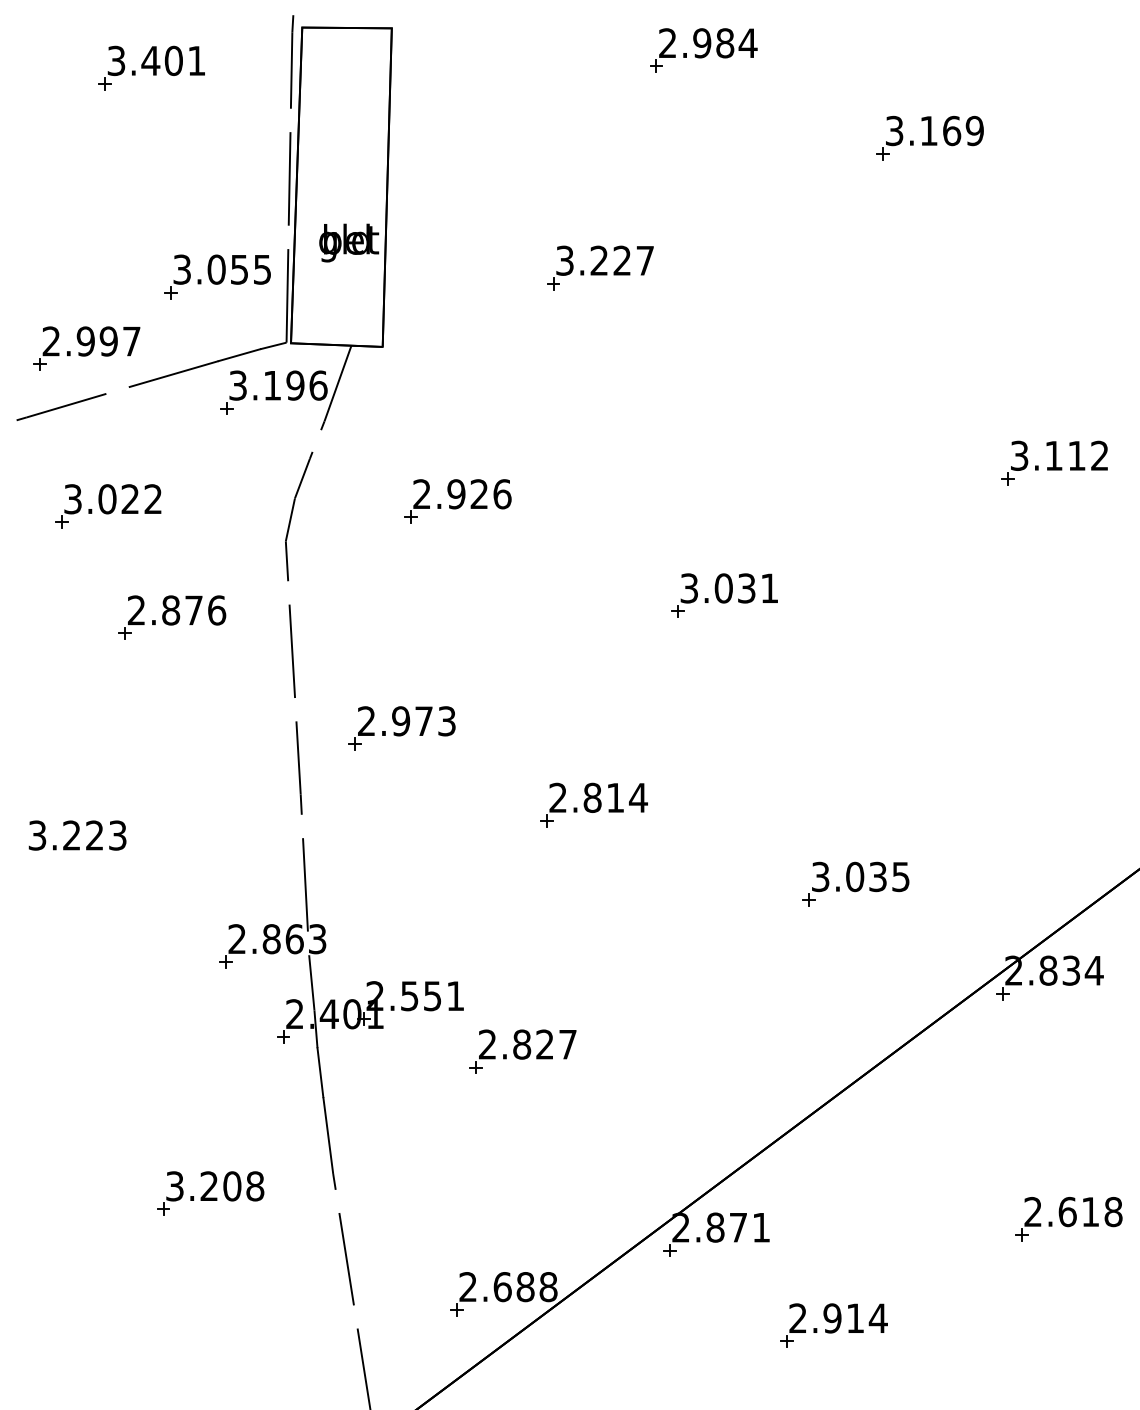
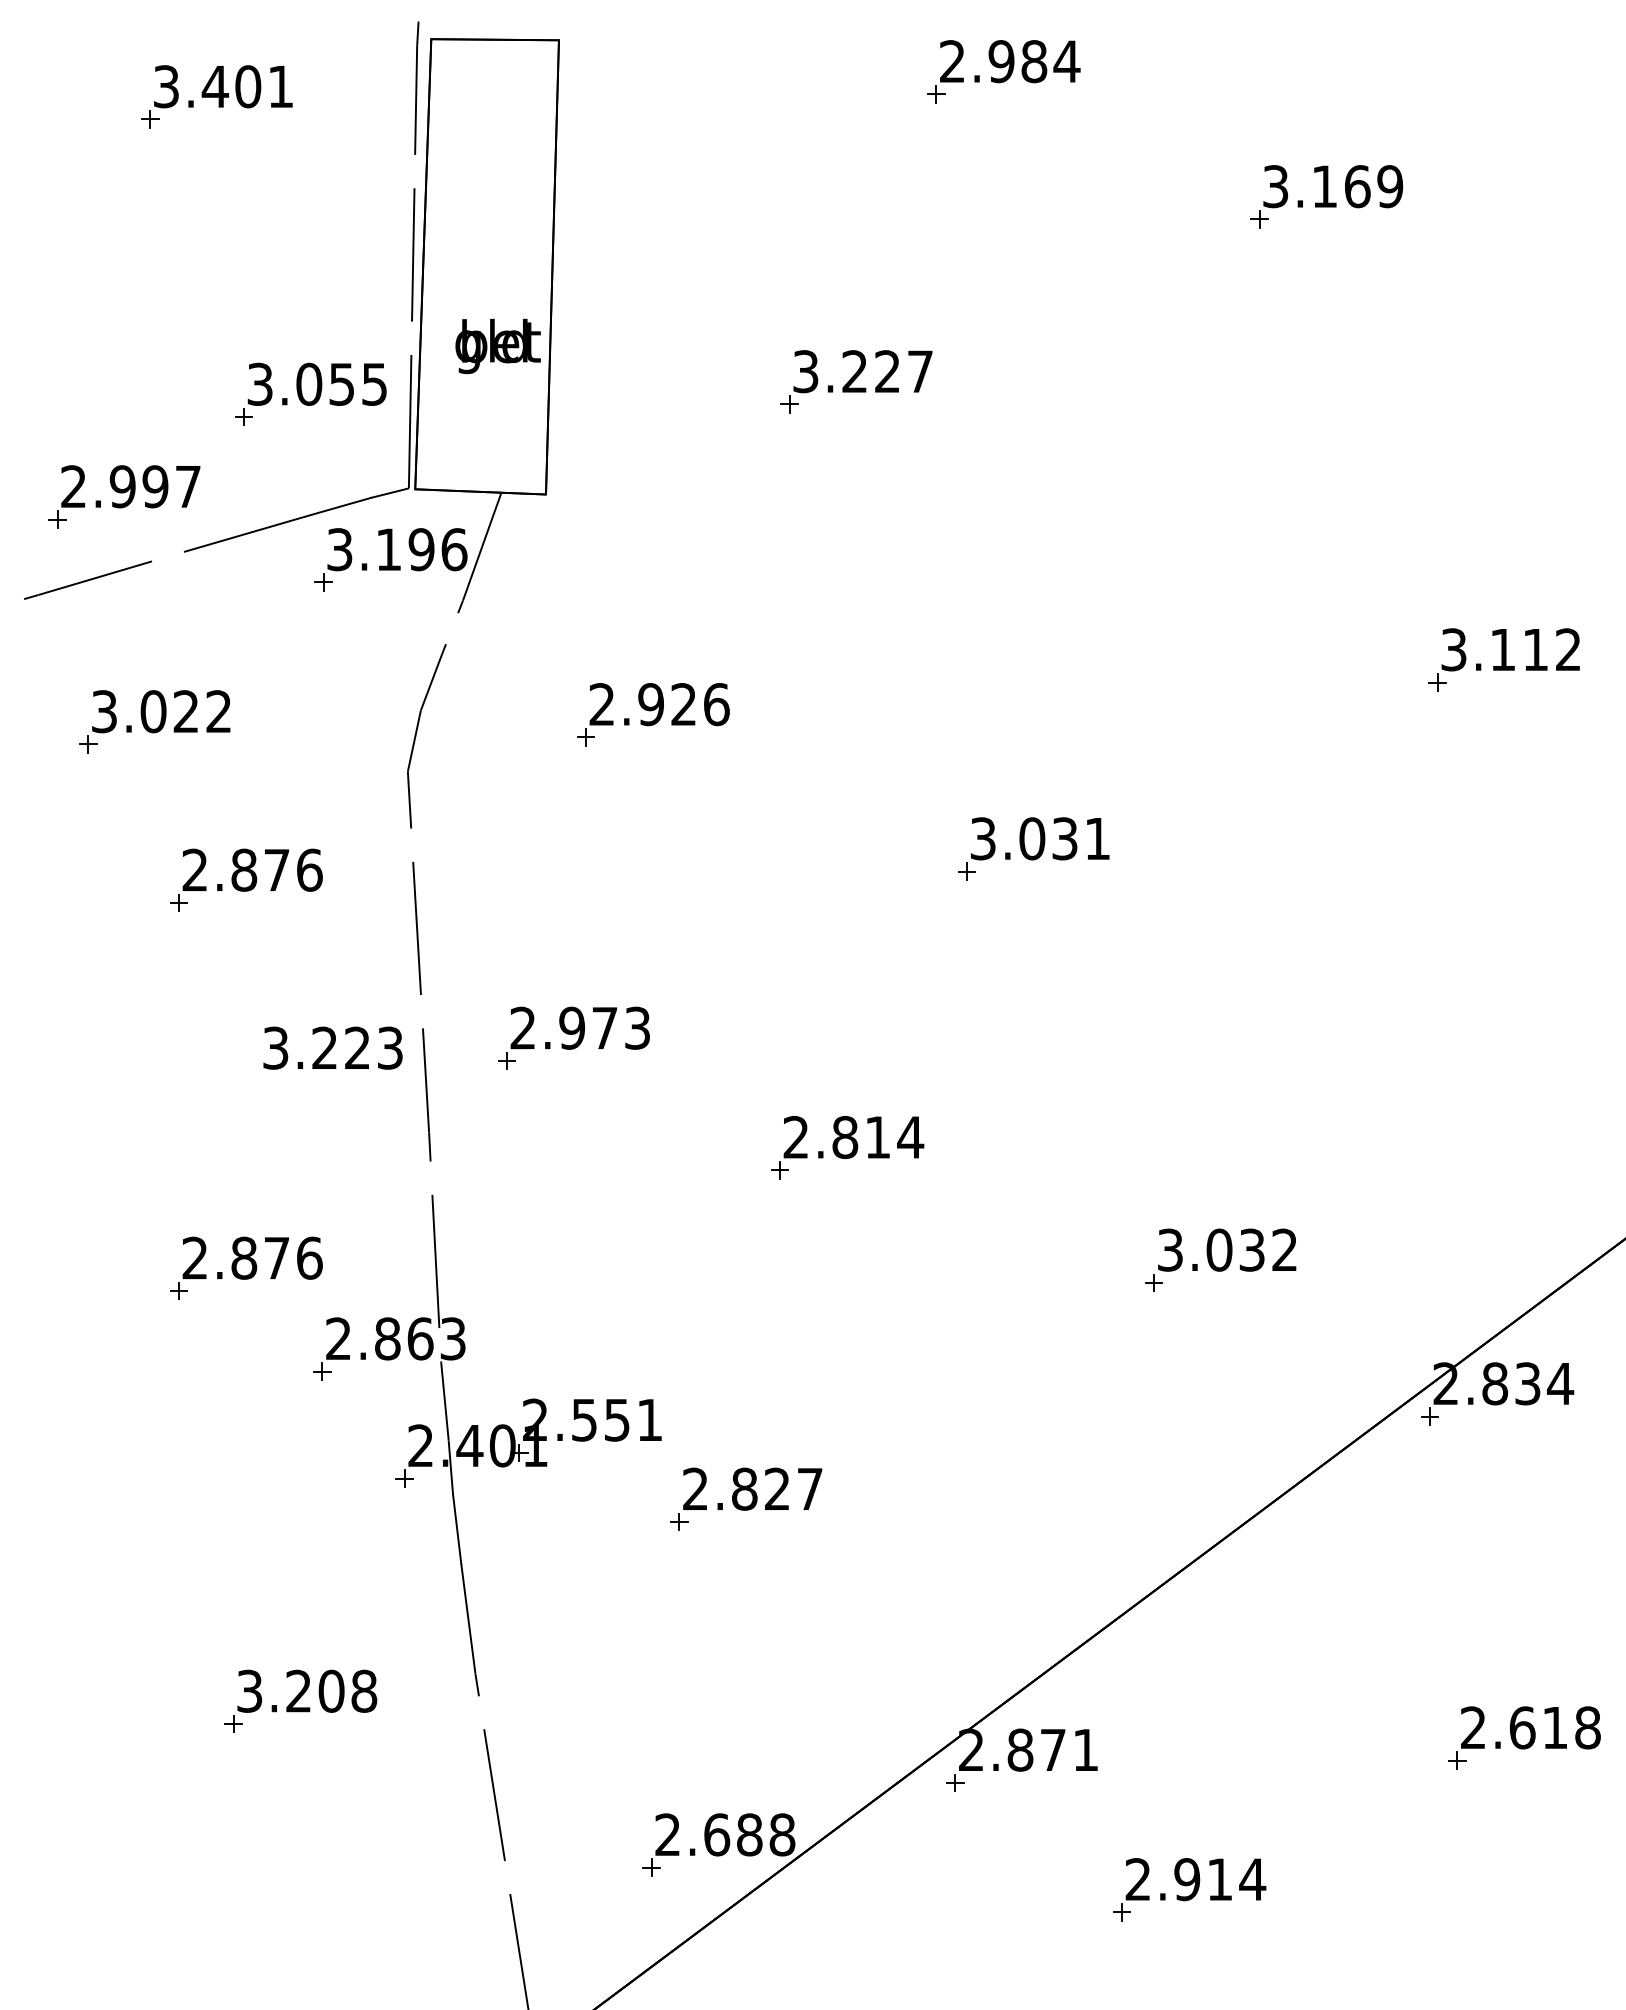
text: (77, 835) -> (332, 1047), moved
text: (900, 876) -> (1284, 1249), 3.035 -> 3.032
part: (172, 889) -> (246, 1267), added

